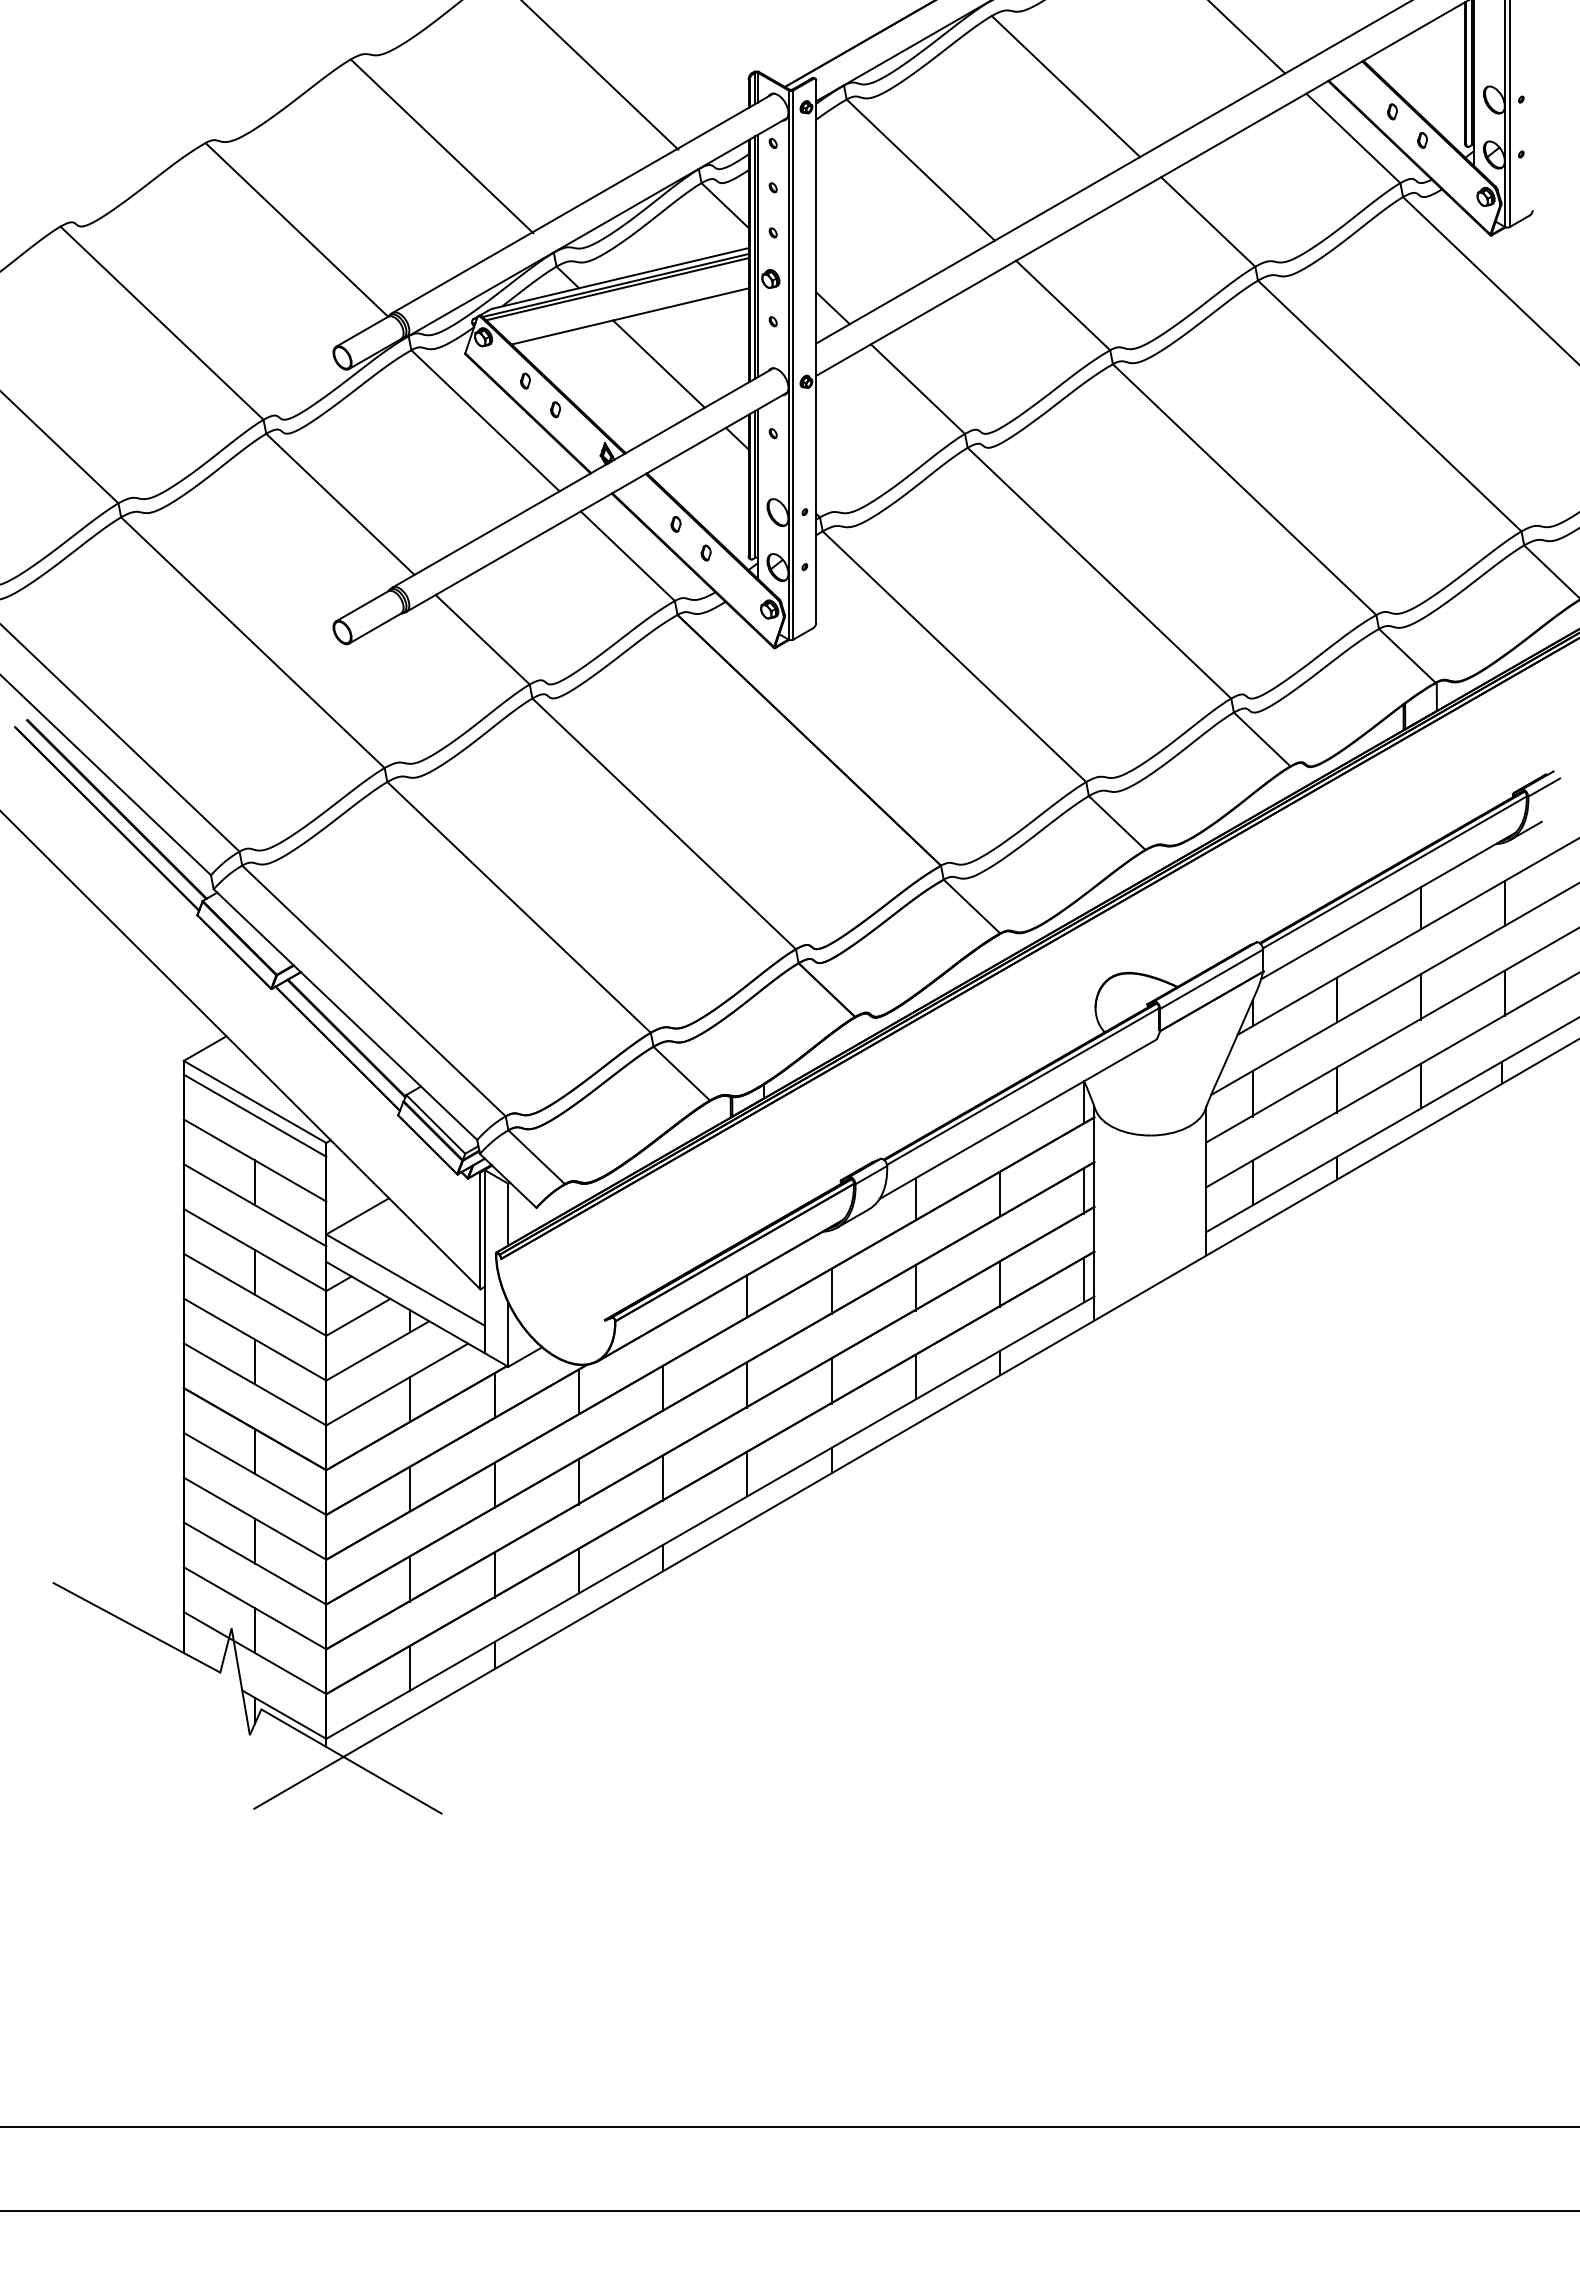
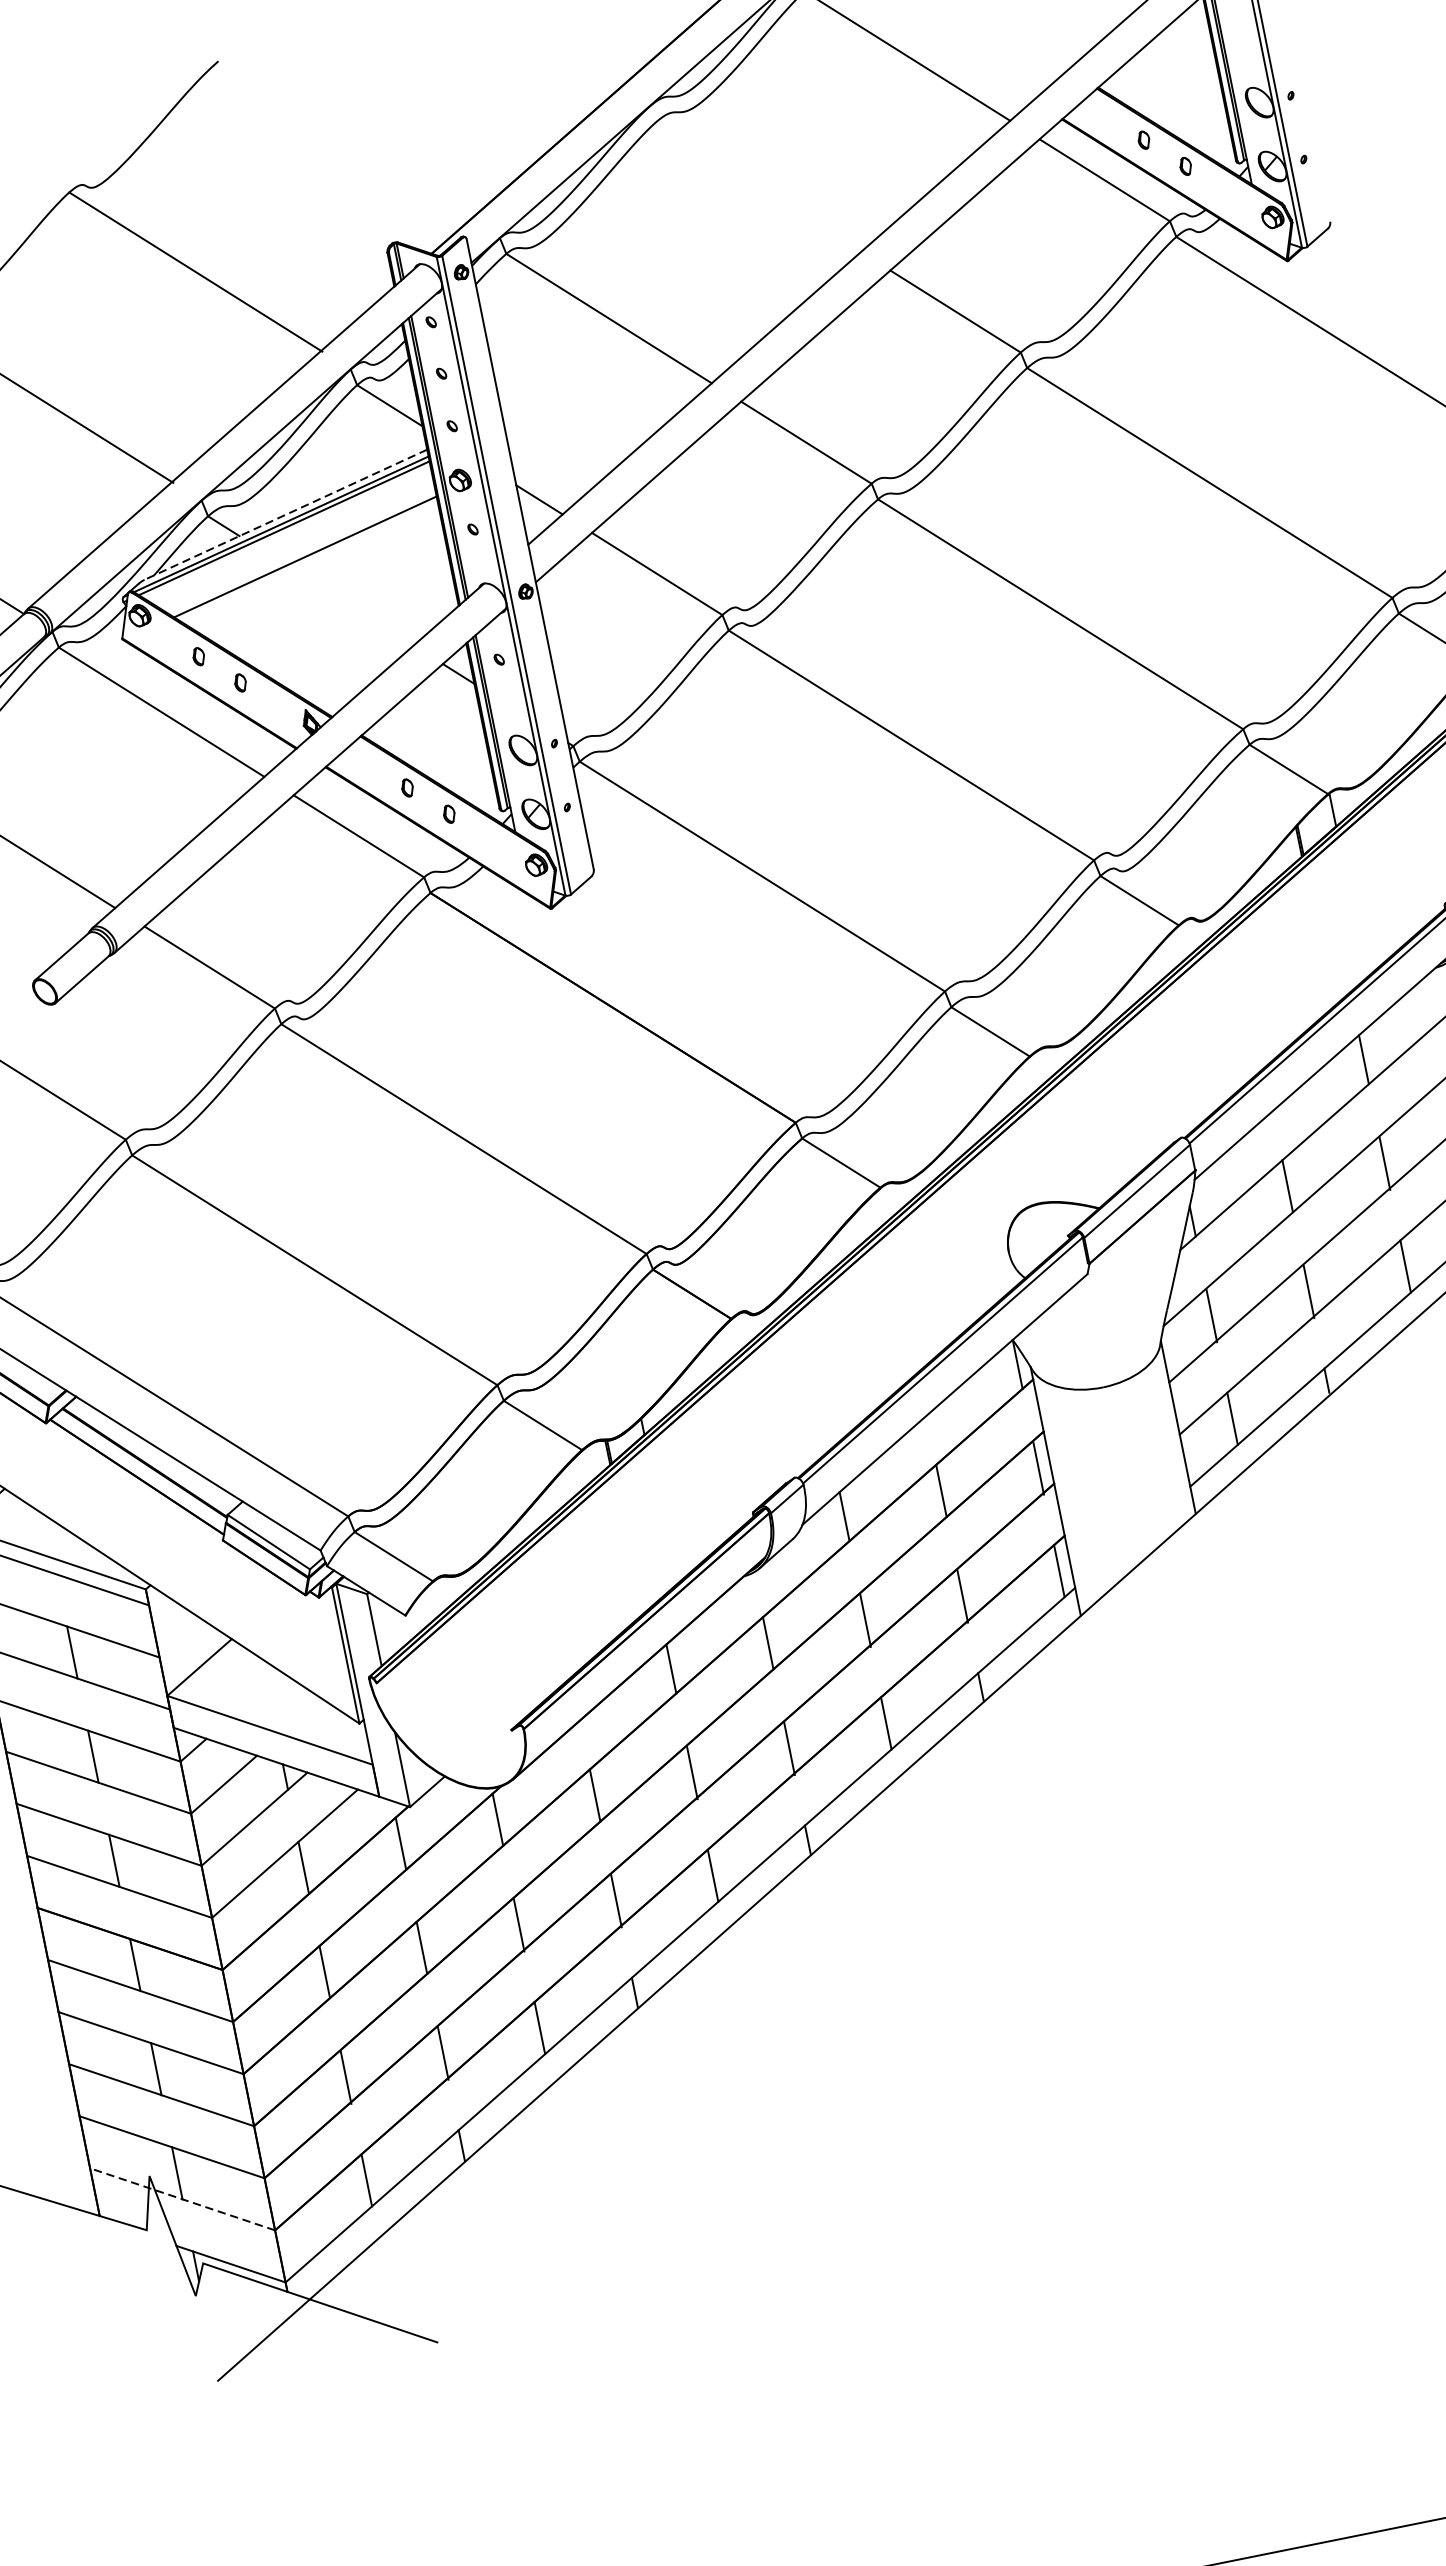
line: (1065, 86) -> (757, 187), removed
line: (620, 278) -> (285, 515), solid -> dashed
line: (658, 363) -> (349, 605), removed
line: (254, 1652) -> (181, 2198), solid -> dashed

